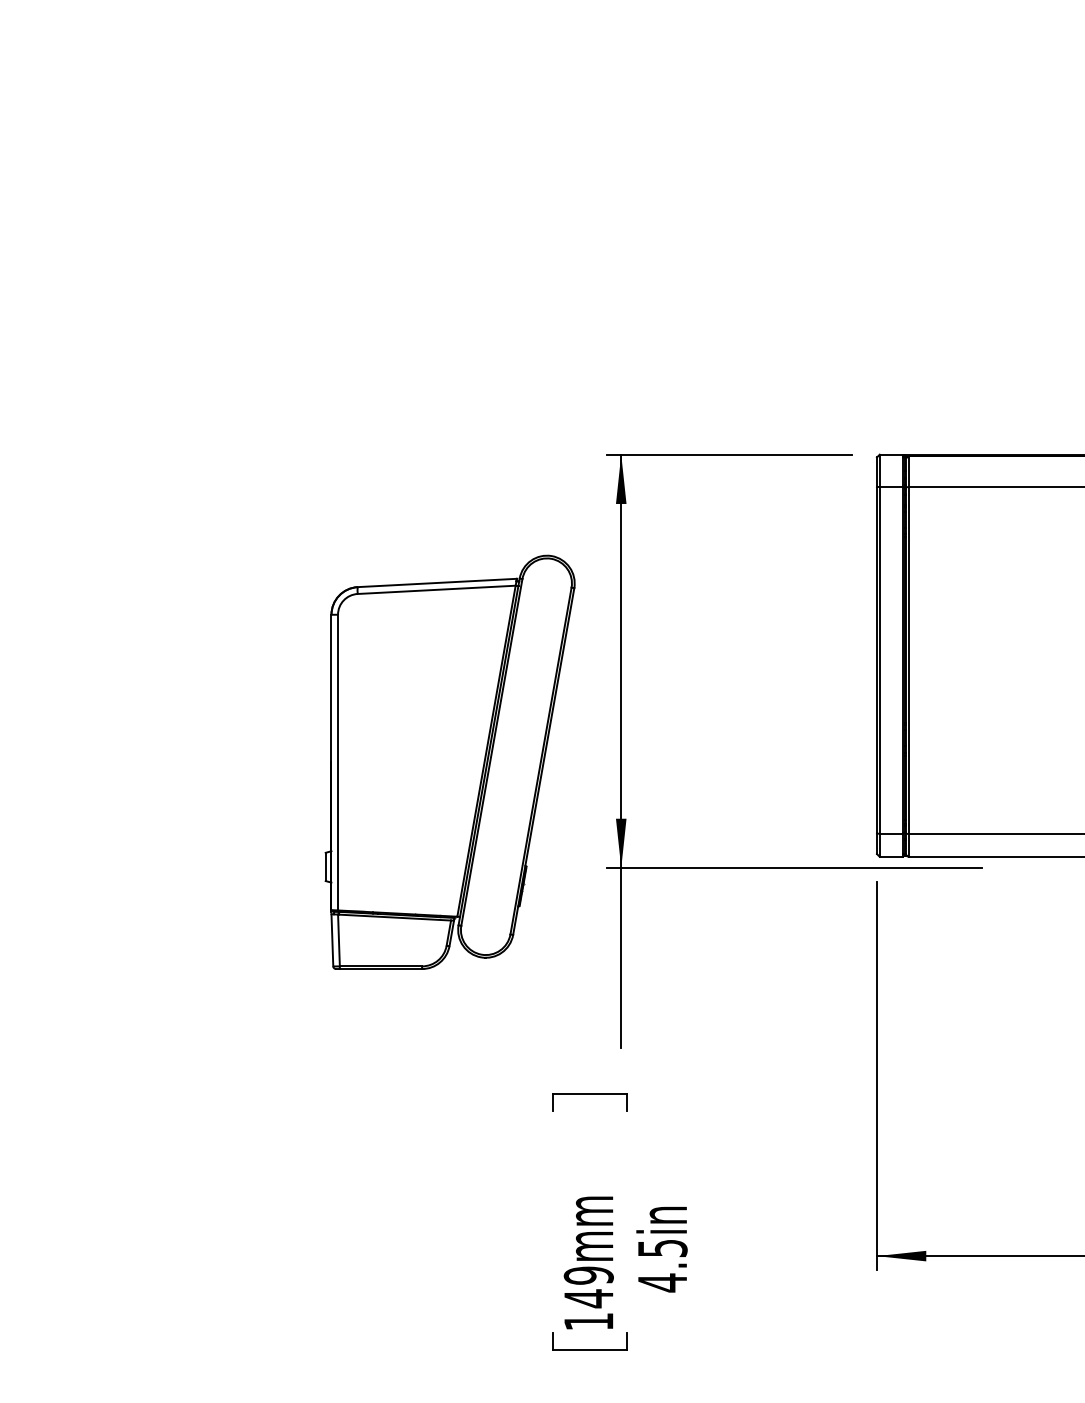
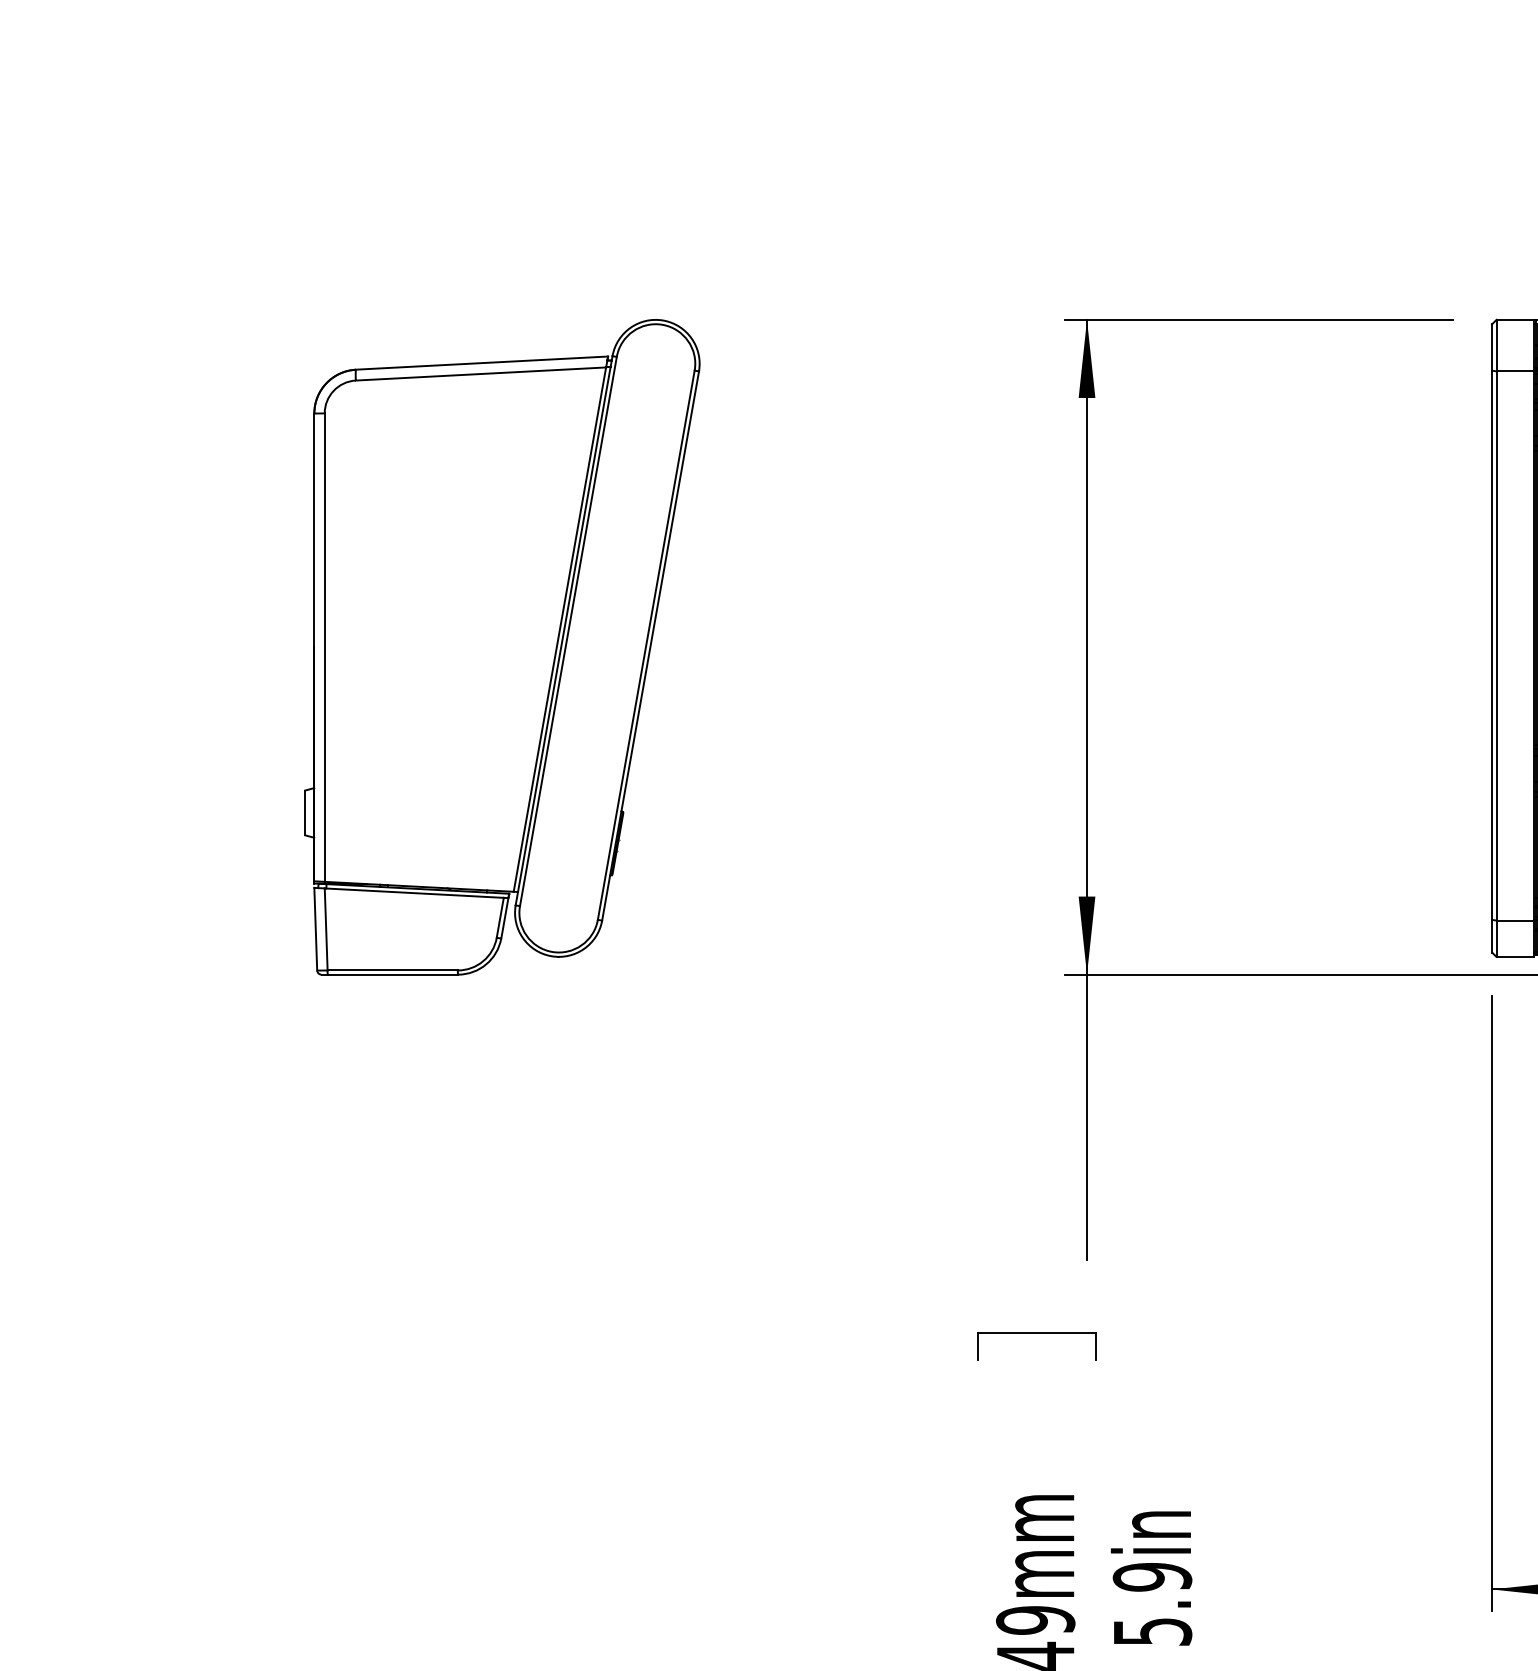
part: (449, 761) -> (501, 645), moved
text: (662, 1265) -> (1152, 1604), 4.5in -> 5.9in

